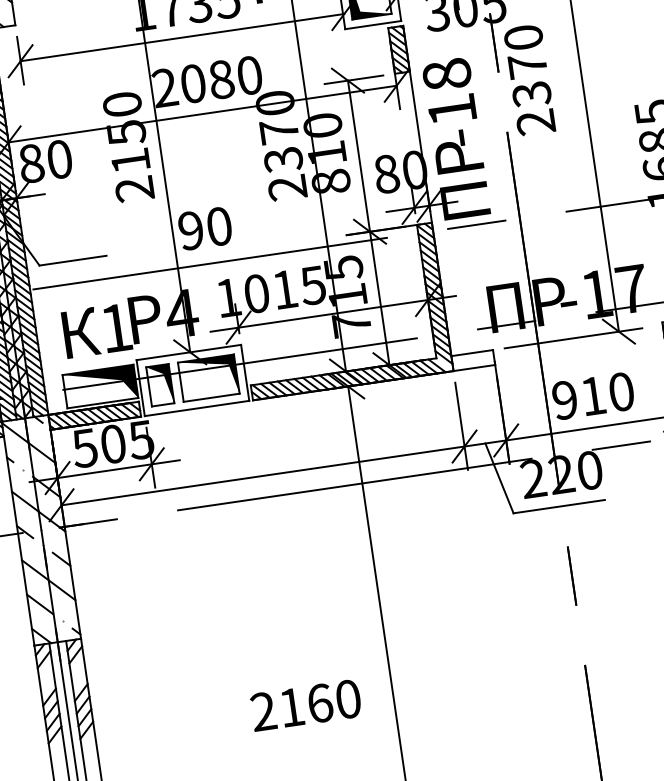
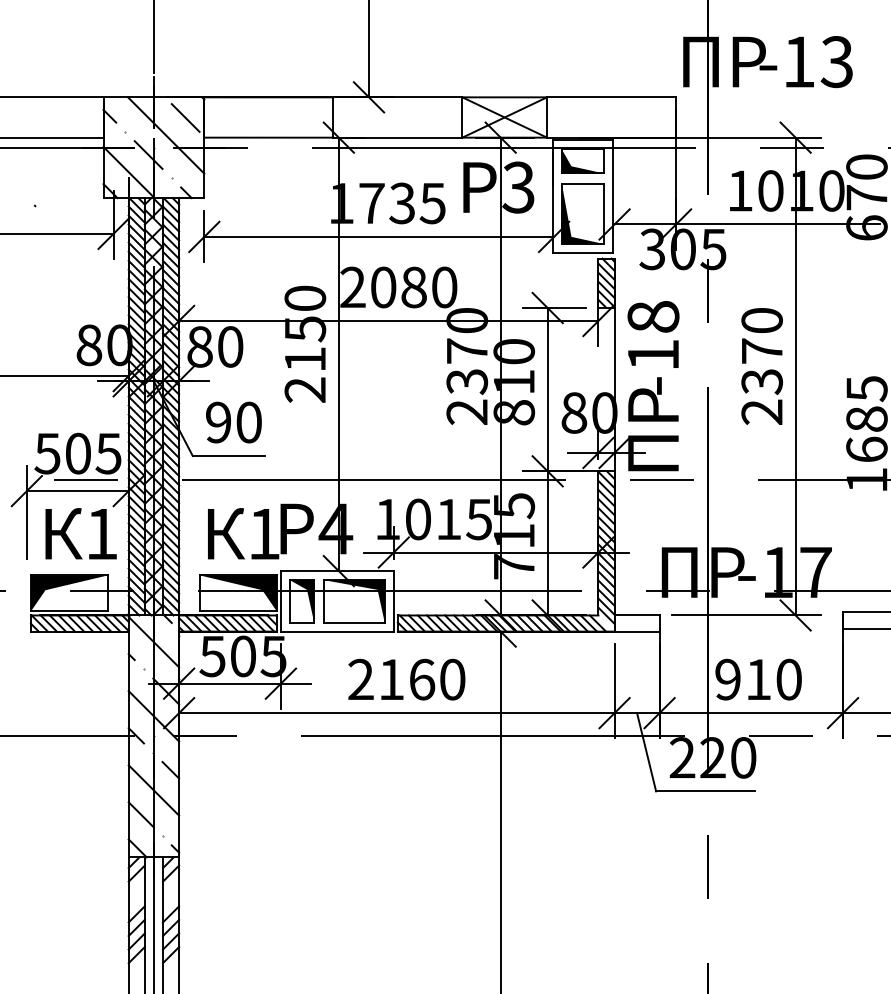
text: (529, 80) -> (761, 366), moved
text: (204, 228) -> (233, 422), moved
text: (305, 705) -> (406, 679), moved

